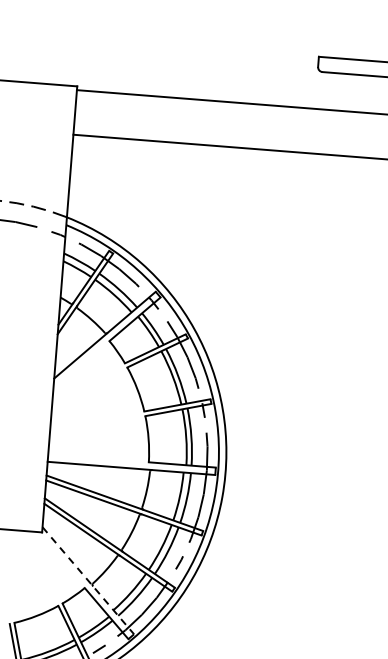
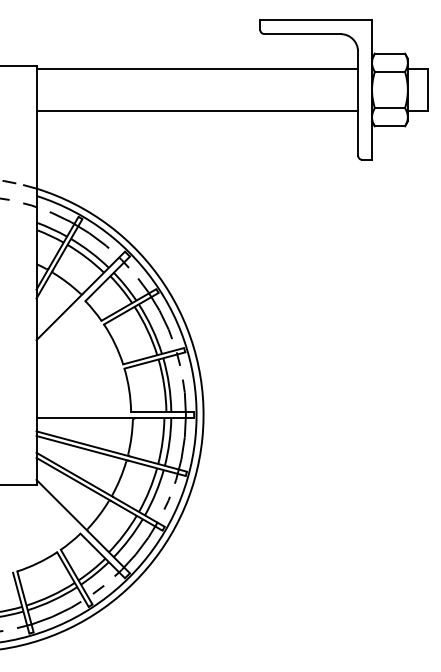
line: (88, 580) -> (83, 526), dashed -> solid

